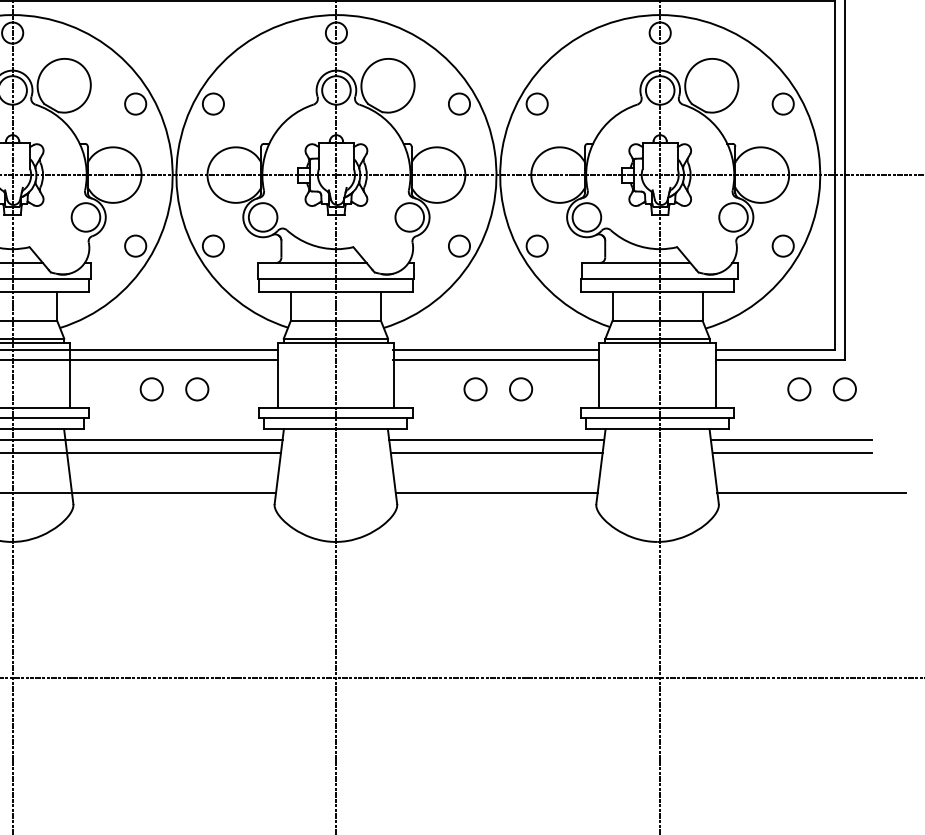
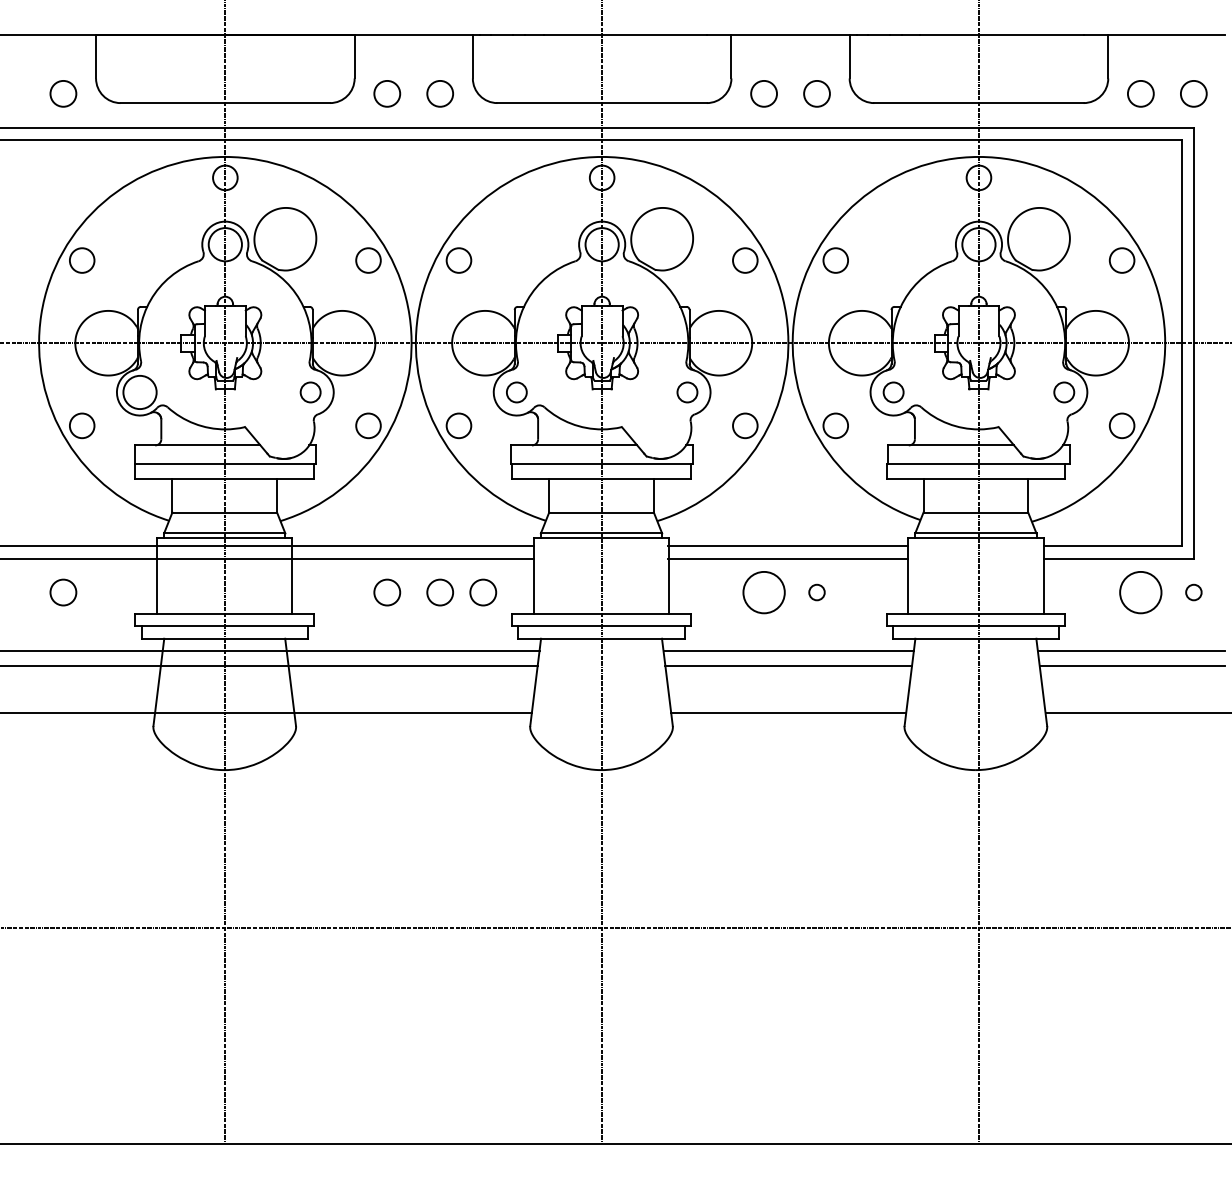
circle: (85, 217) -> (310, 392), size x0.6
circle: (262, 217) -> (516, 392), size x0.6
circle: (409, 217) -> (687, 392), size x0.6
circle: (586, 217) -> (893, 392), size x0.6
circle: (732, 217) -> (1063, 392), size x0.6
circle: (234, 389) -> (483, 592), added
circle: (475, 389) -> (763, 592), size x1.6
circle: (520, 389) -> (816, 592), size x0.6
circle: (799, 389) -> (1140, 592), size x1.6
circle: (844, 389) -> (1193, 592), size x0.6

